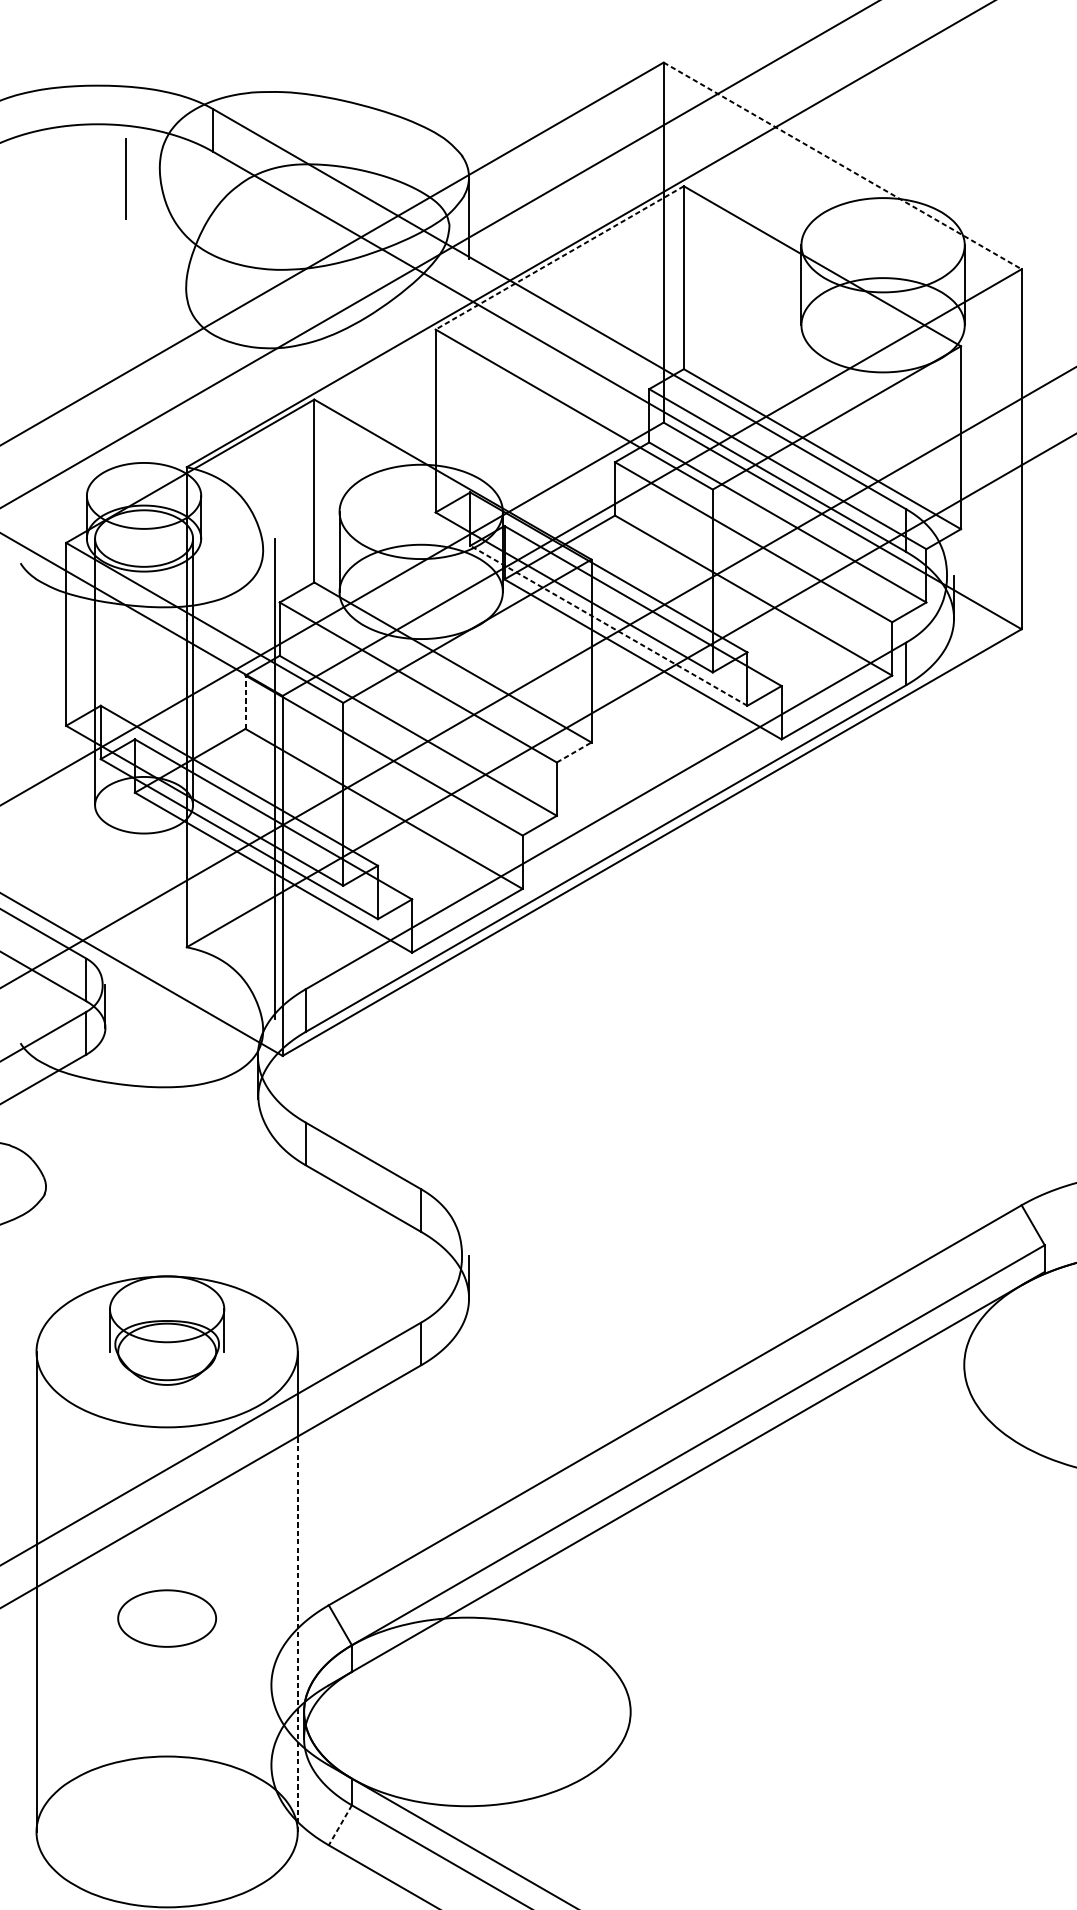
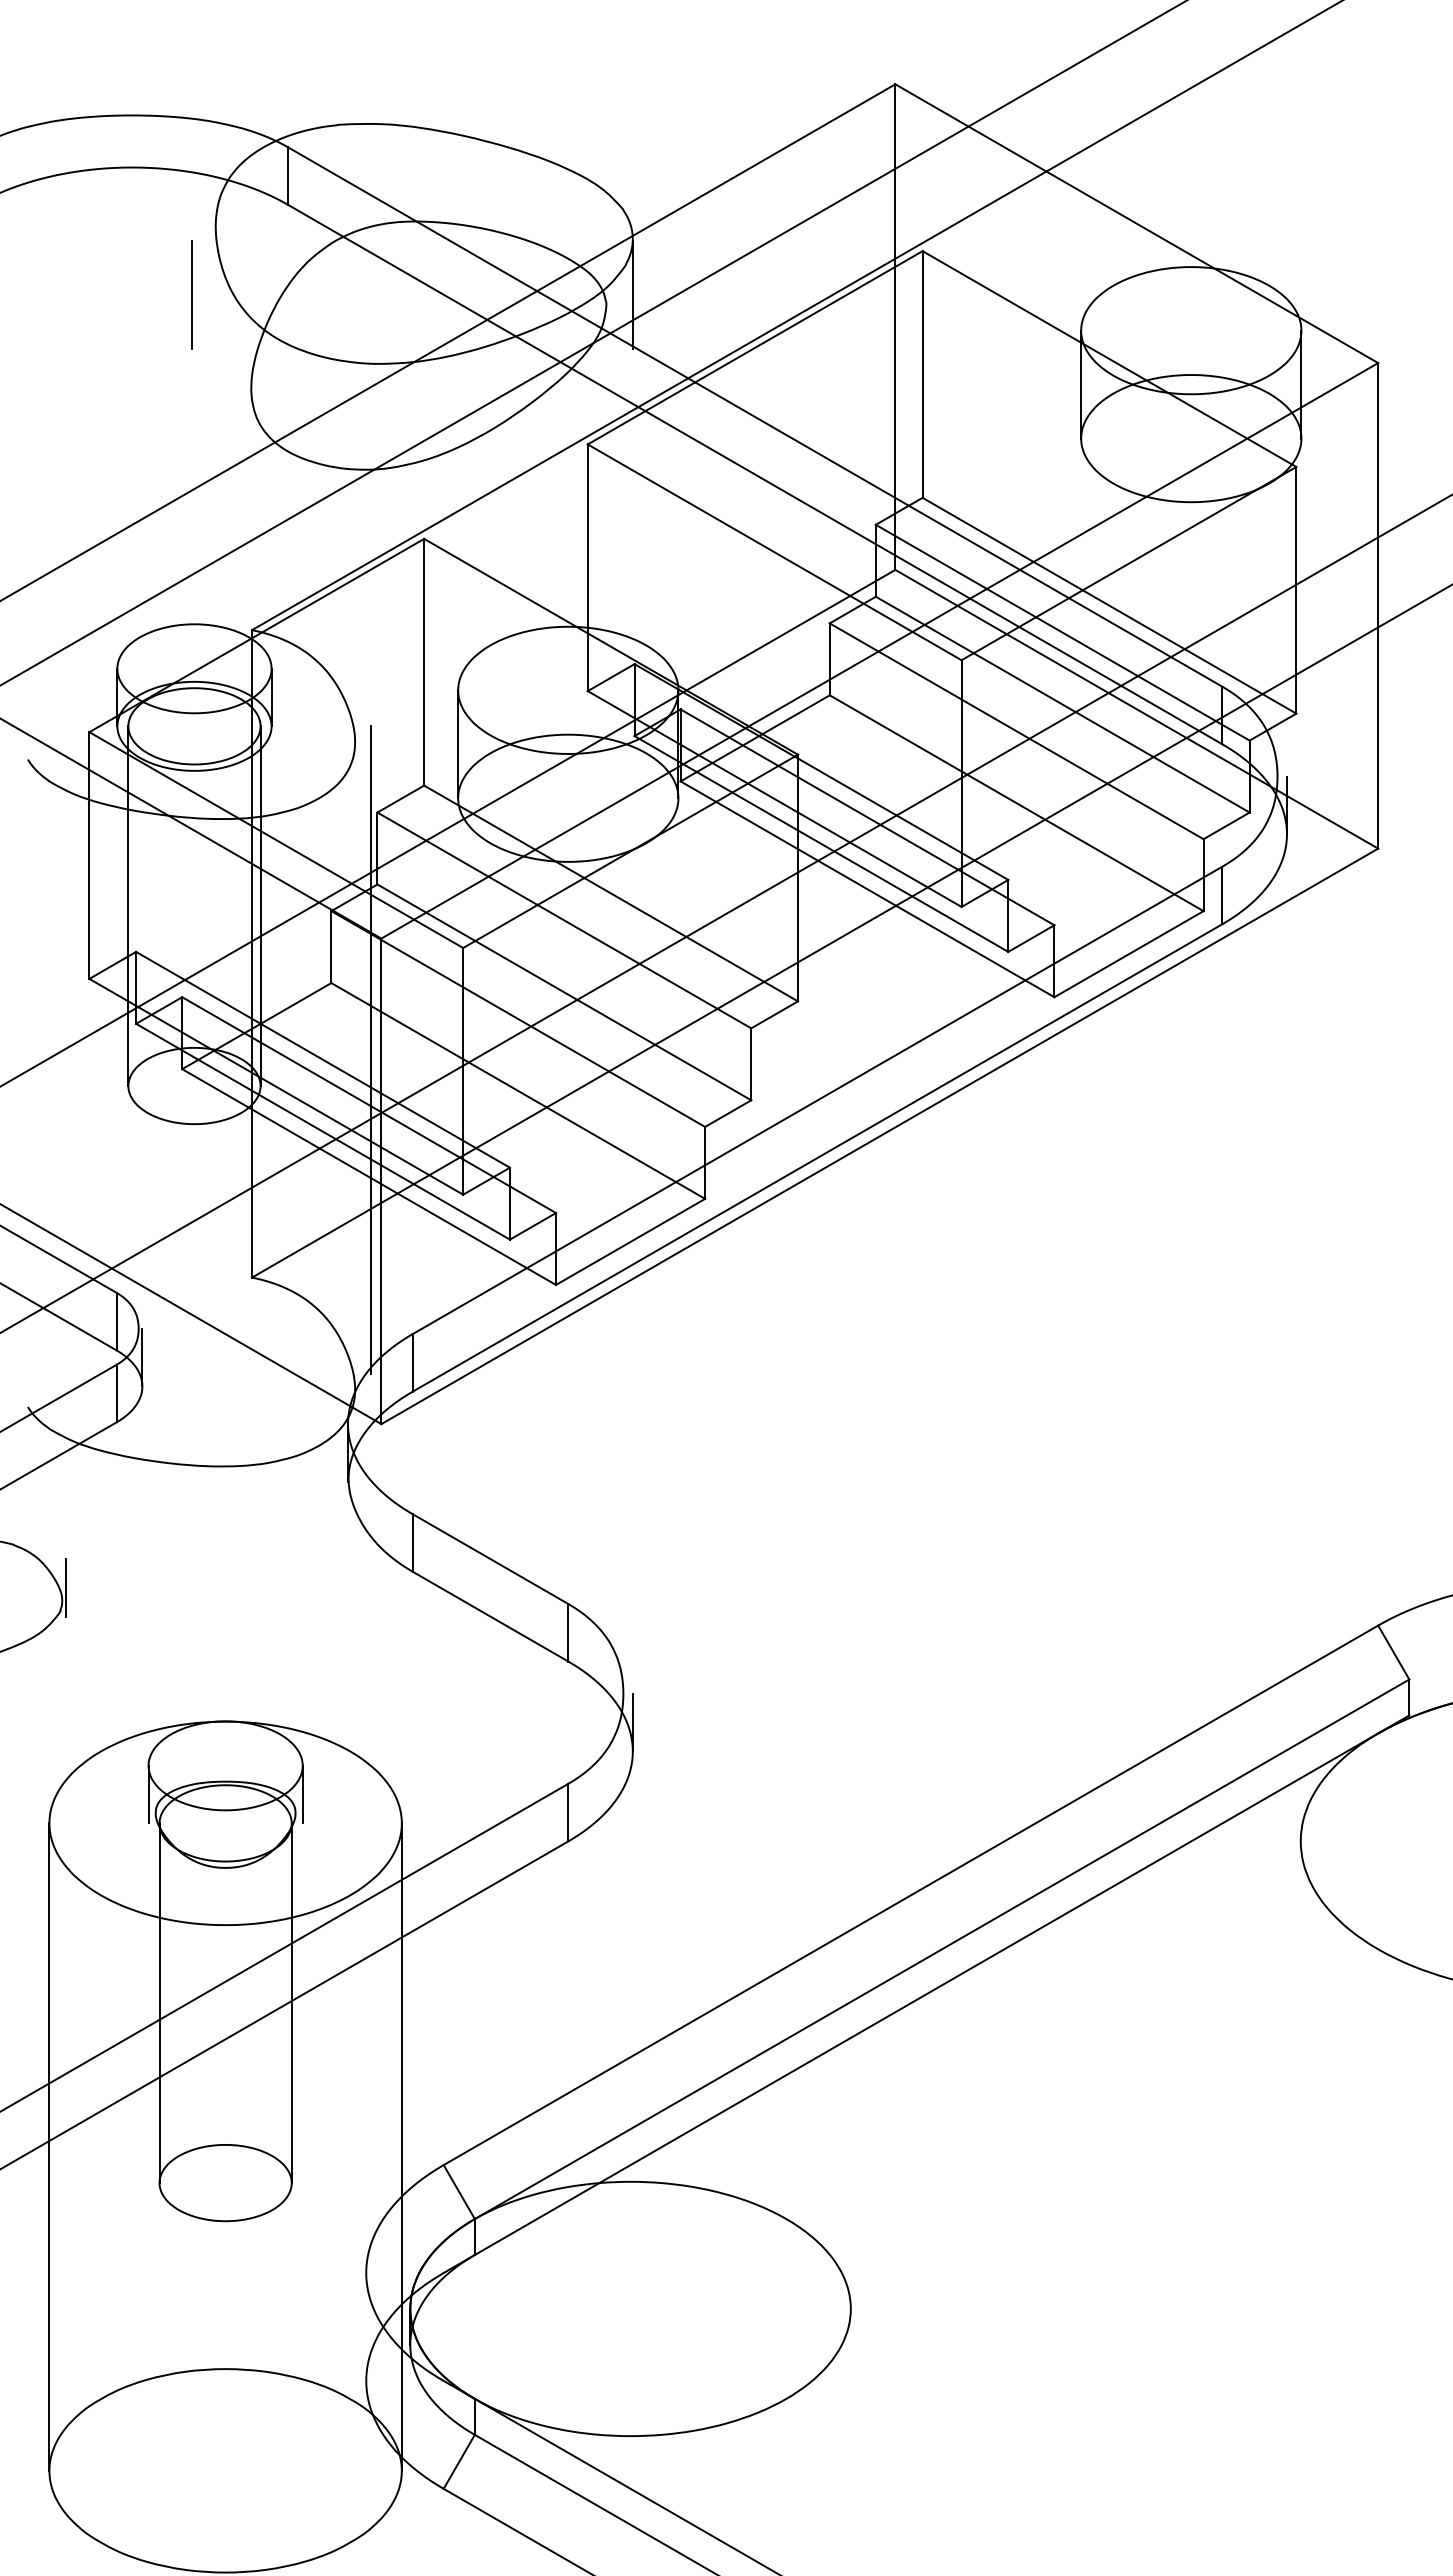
line: (842, 165) -> (1136, 223), dashed -> solid
line: (125, 179) -> (191, 294), moved
line: (559, 258) -> (754, 348), dashed -> solid
line: (608, 625) -> (821, 843), dashed -> solid
line: (245, 702) -> (331, 947), dashed -> solid
line: (574, 752) -> (774, 1014), dashed -> solid
line: (48, 1177) -> (65, 1587), added
line: (118, 1485) -> (159, 2003), added
line: (215, 1485) -> (291, 2003), added
line: (297, 1634) -> (401, 2204), dashed -> solid
line: (340, 1825) -> (459, 2462), dashed -> solid

